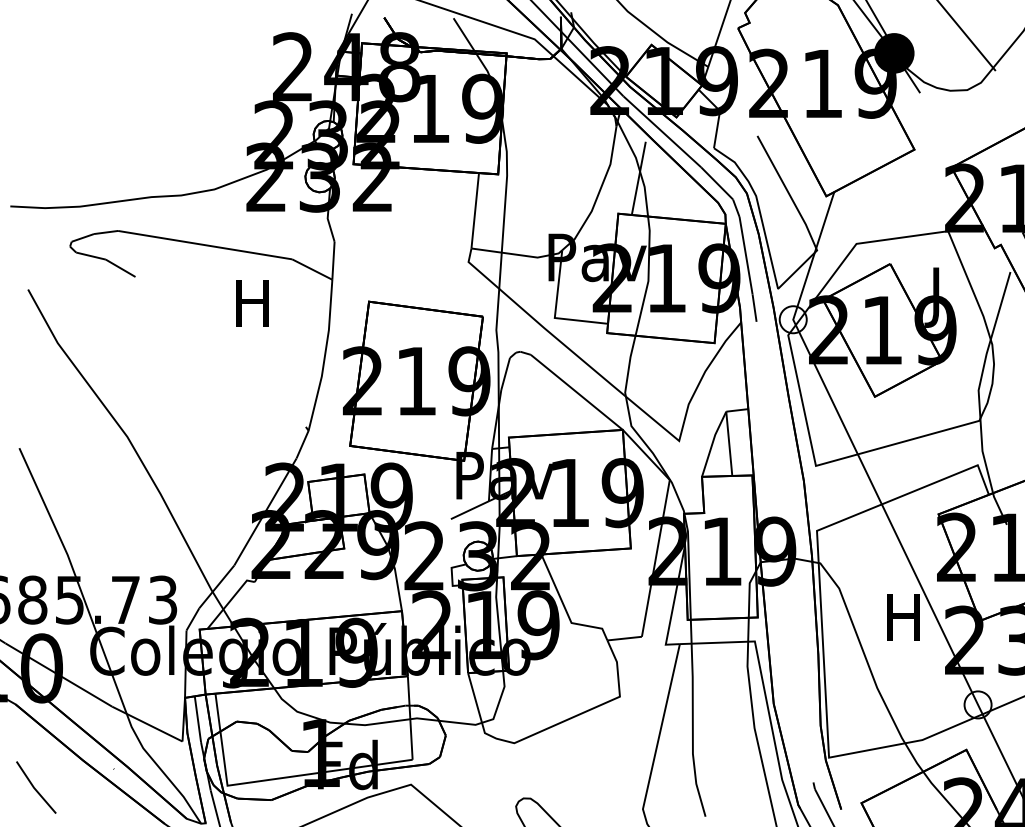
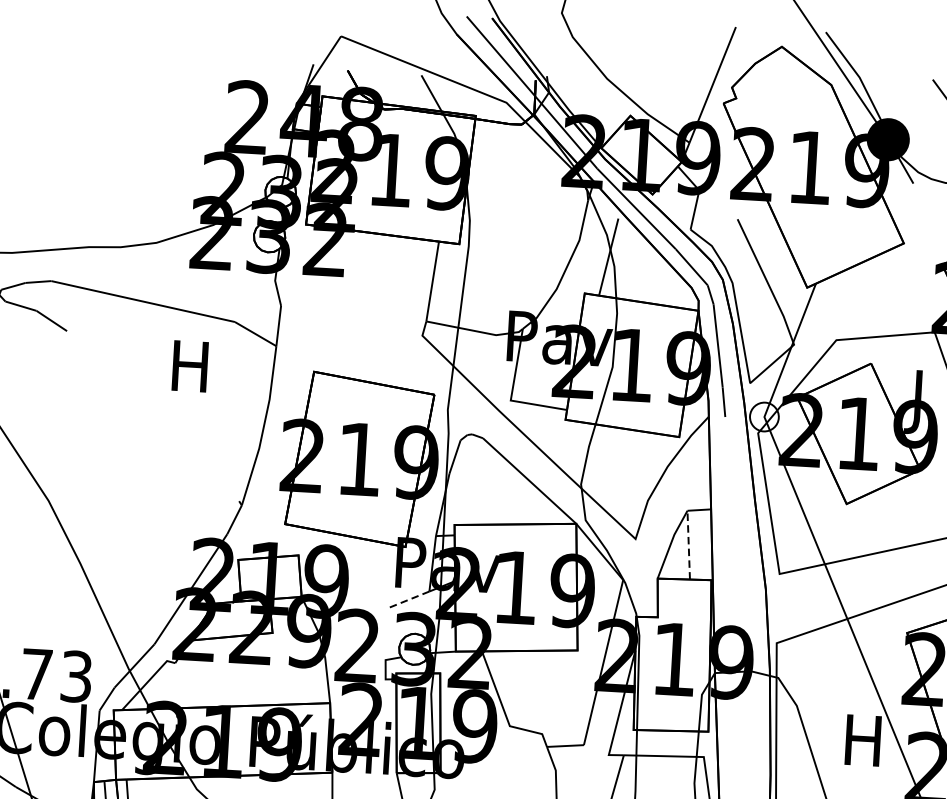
line: (729, 443) -> (688, 544), solid -> dashed
line: (469, 510) -> (408, 600), solid -> dashed

